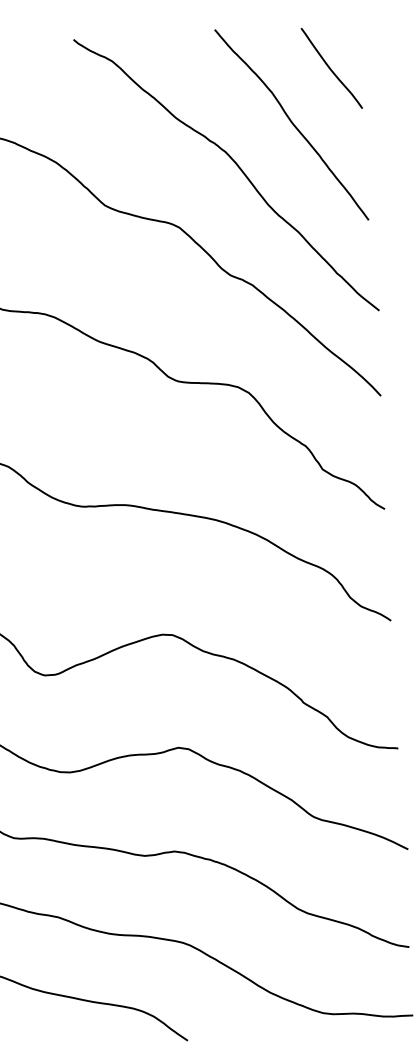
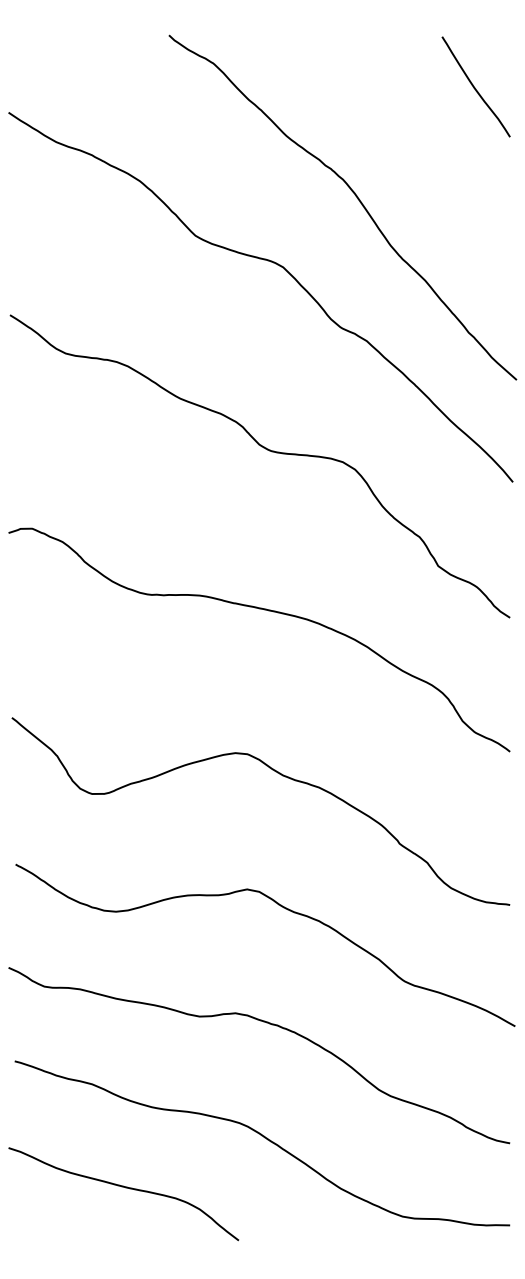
curve: (291, 123) -> (424, 150), removed

